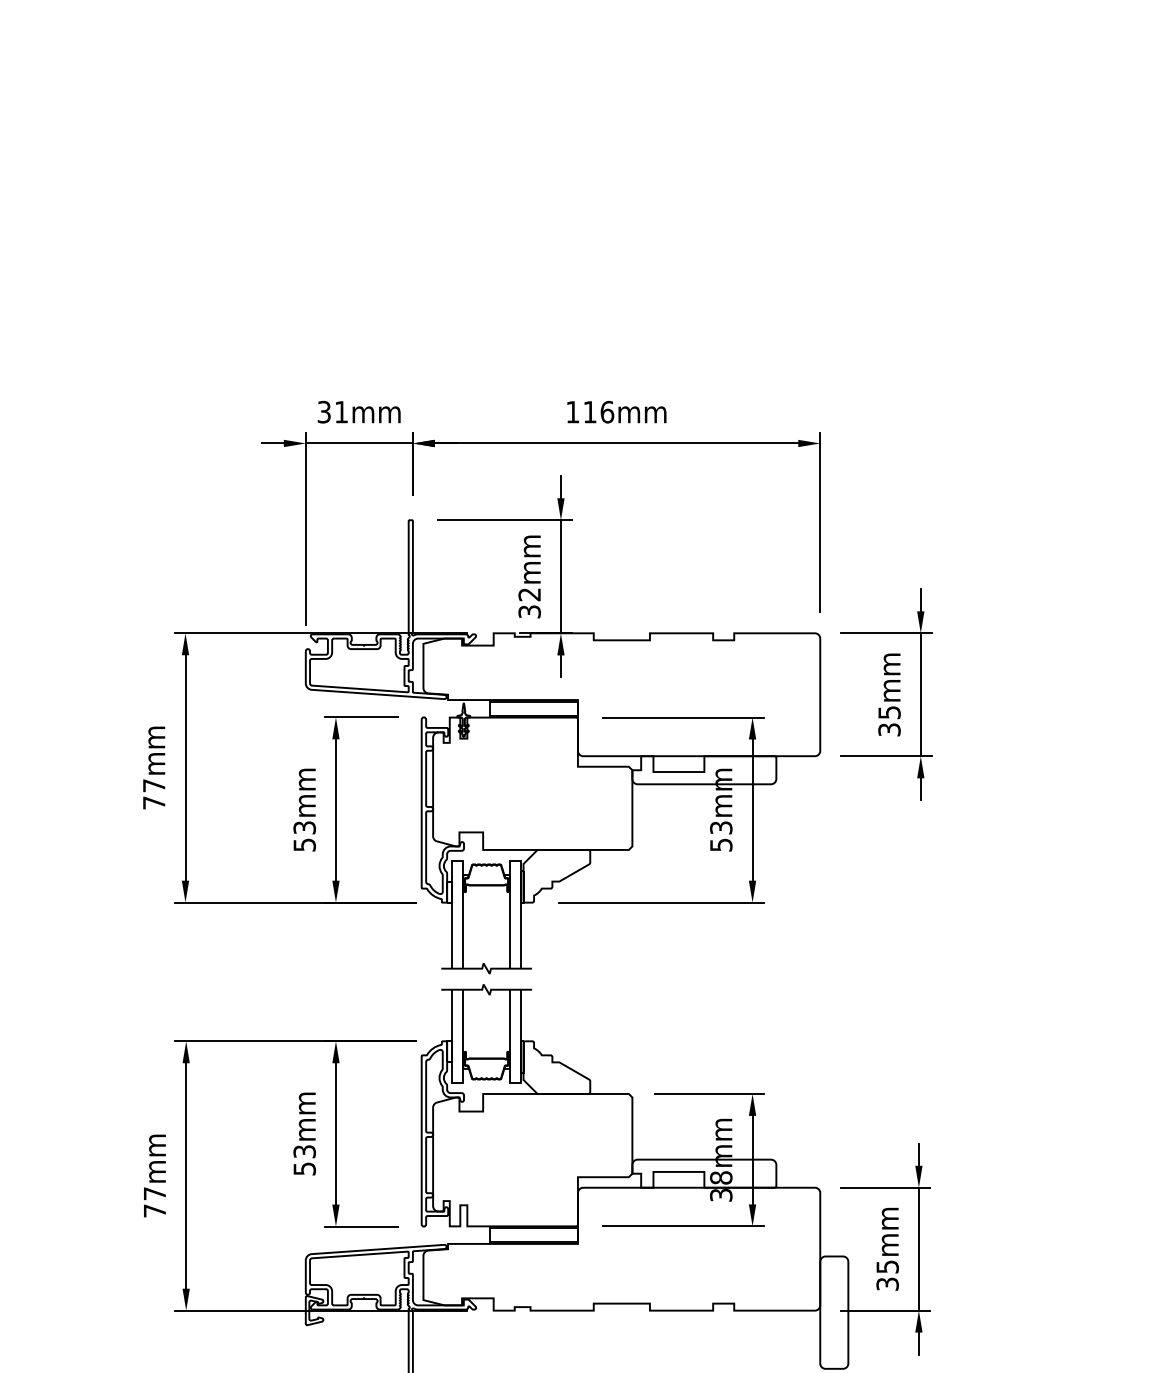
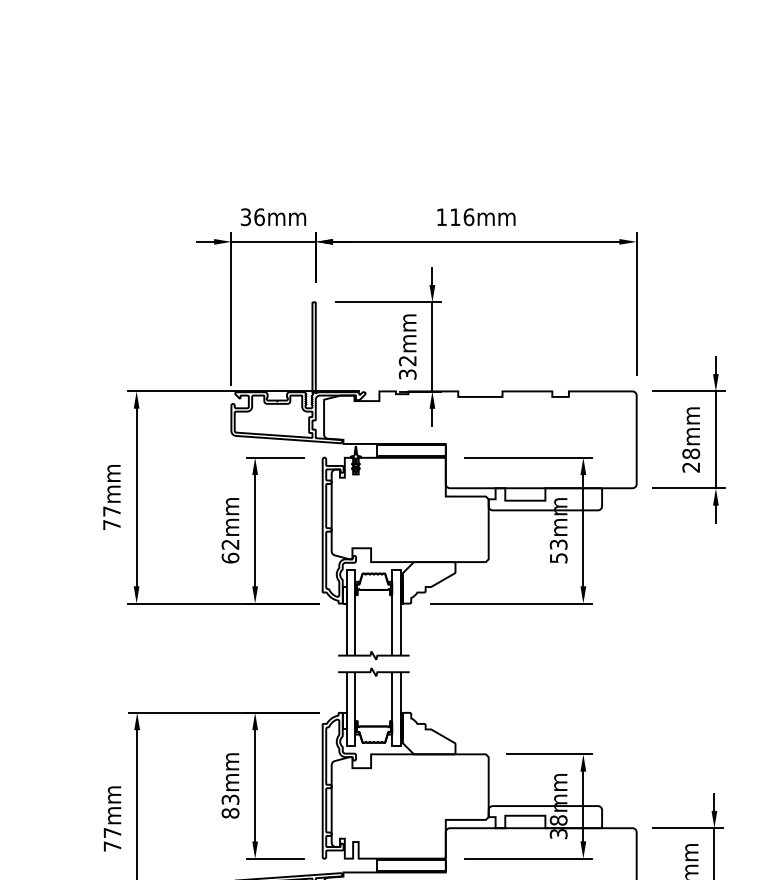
text: (341, 411) -> (259, 216), 31mm -> 36mm
text: (889, 720) -> (691, 460), 35mm -> 28mm
text: (304, 836) -> (230, 551), 53mm -> 62mm
text: (304, 1168) -> (230, 813), 53mm -> 83mm

